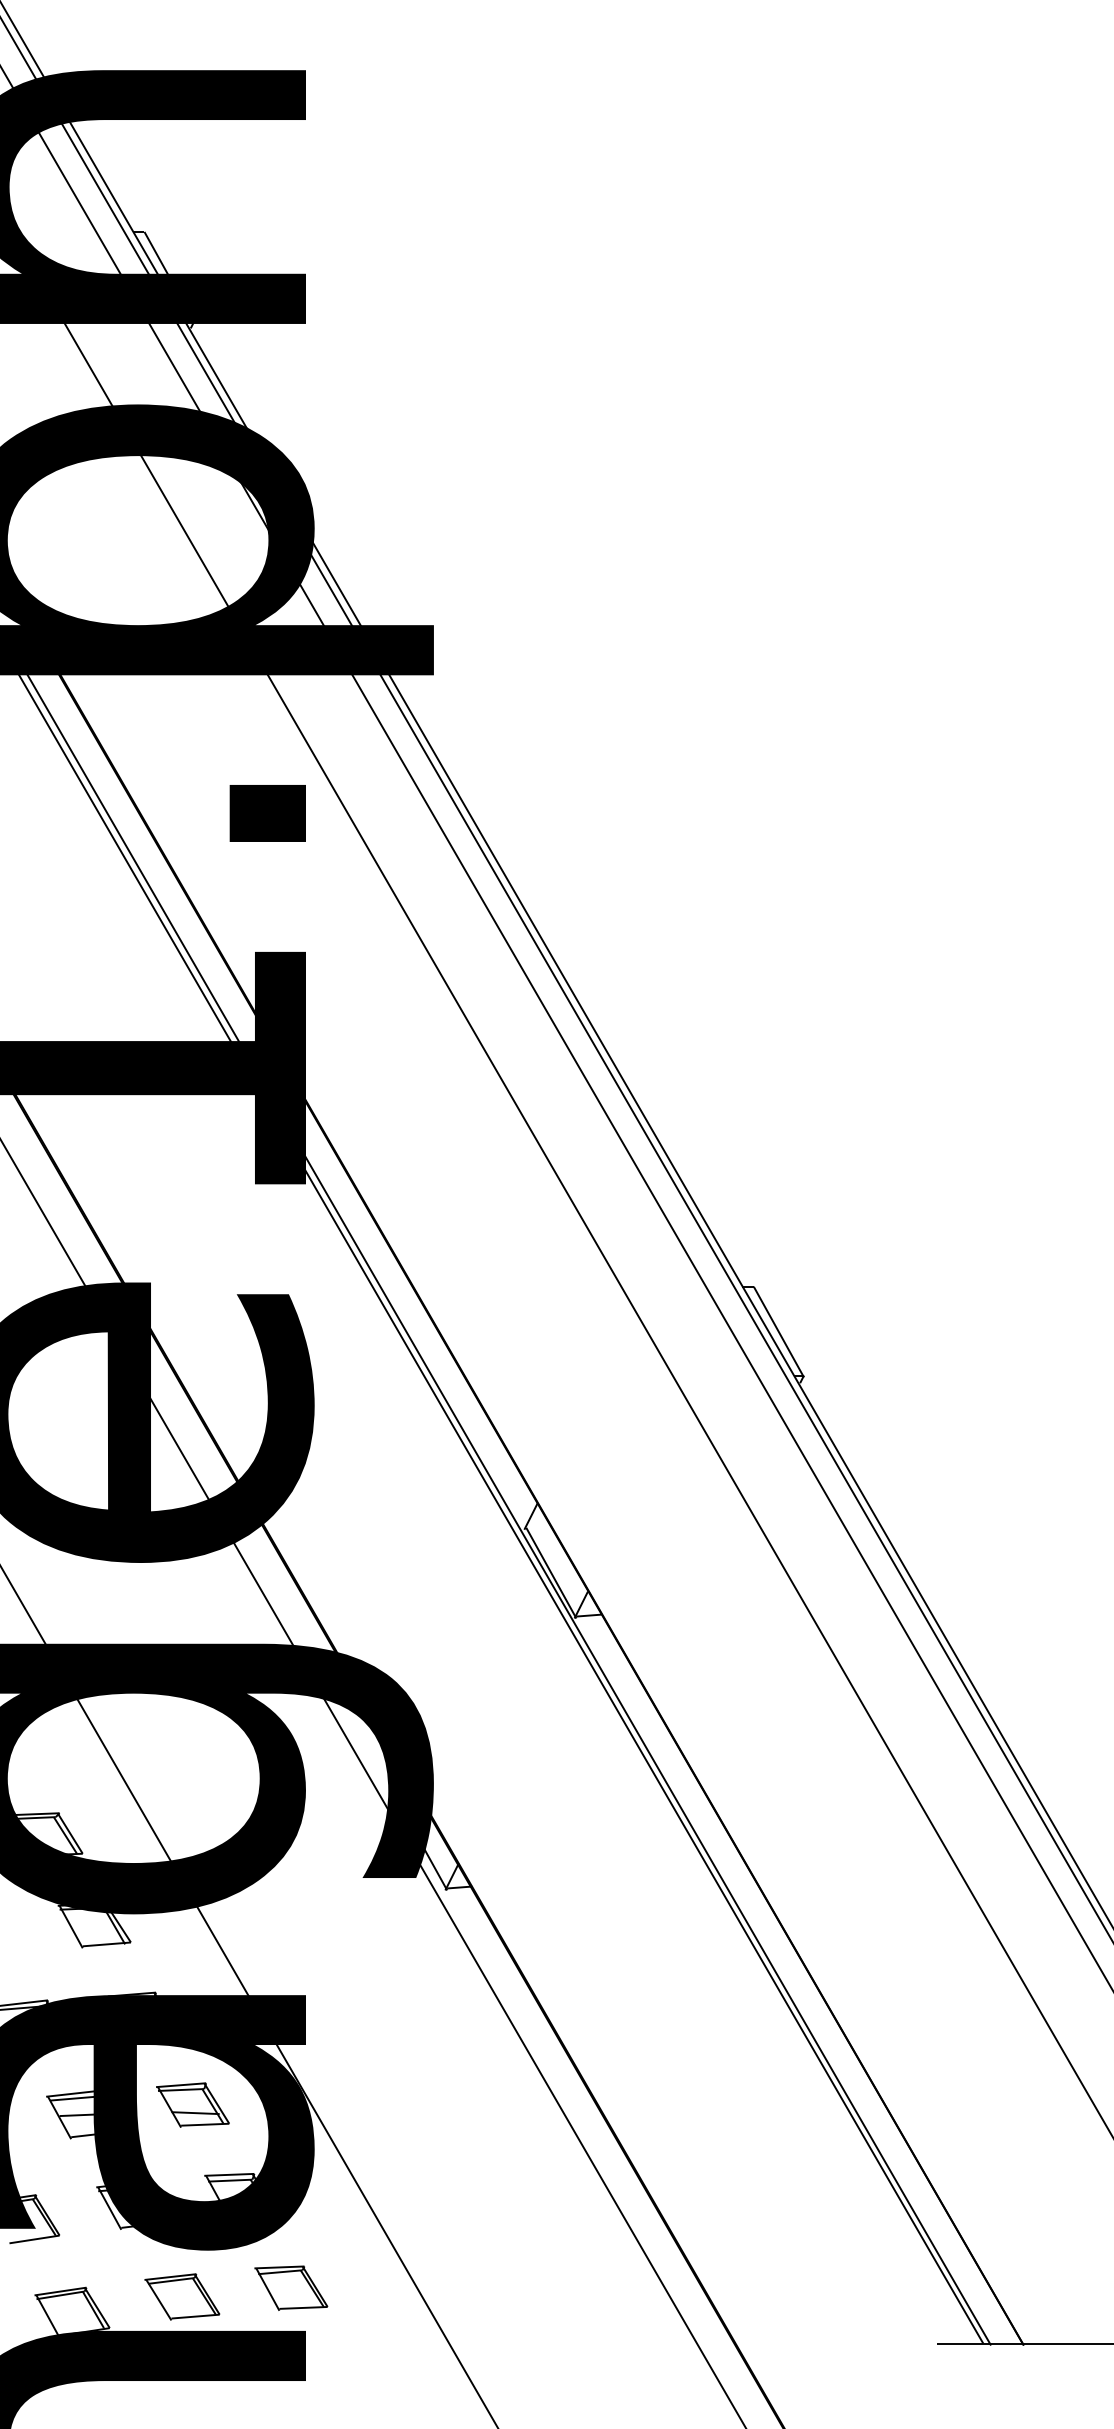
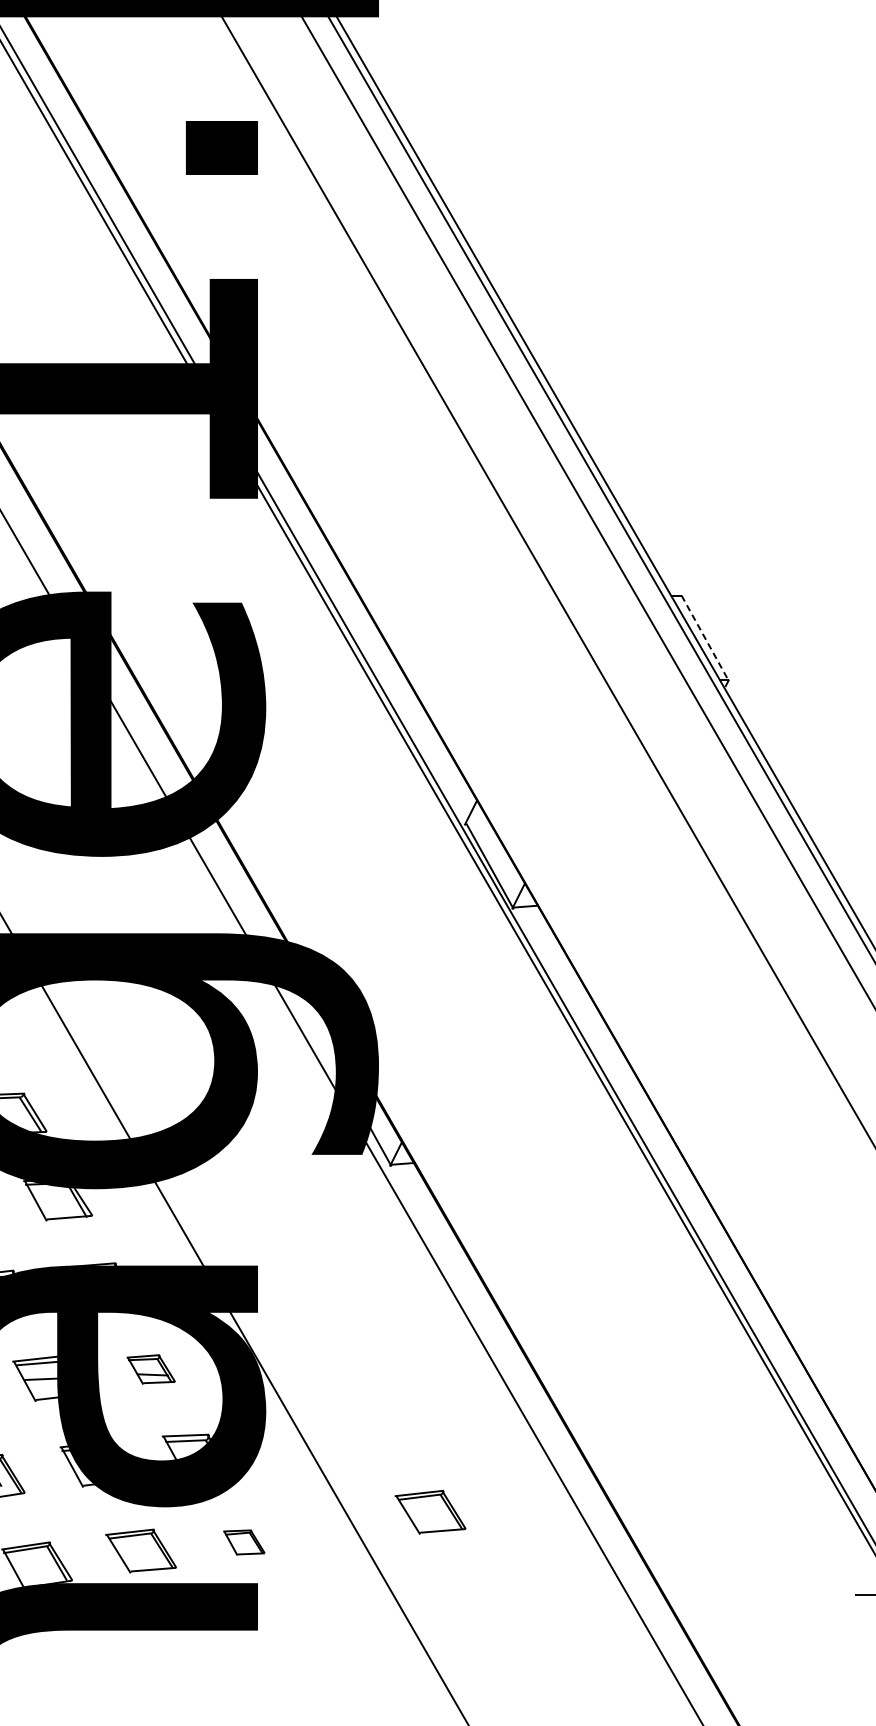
line: (778, 1332) -> (704, 638), solid -> dashed
part: (192, 2104) -> (150, 1369), size x0.7
part: (488, 2255) -> (430, 1511), added
part: (291, 2287) -> (244, 1542), size x0.6

